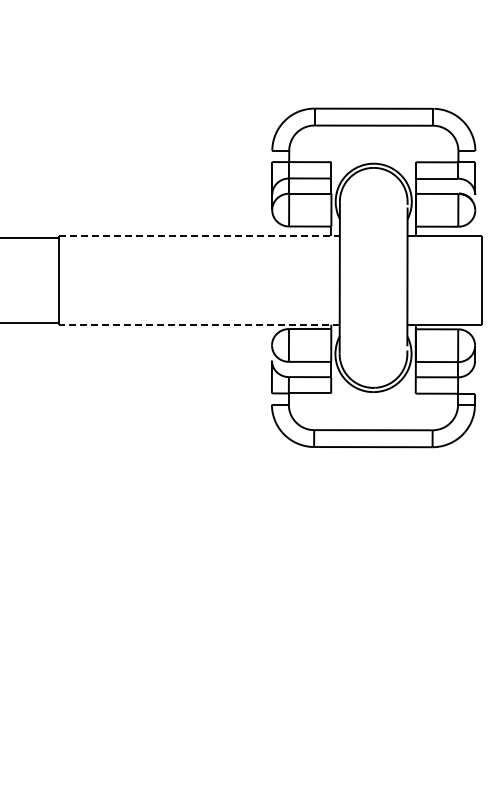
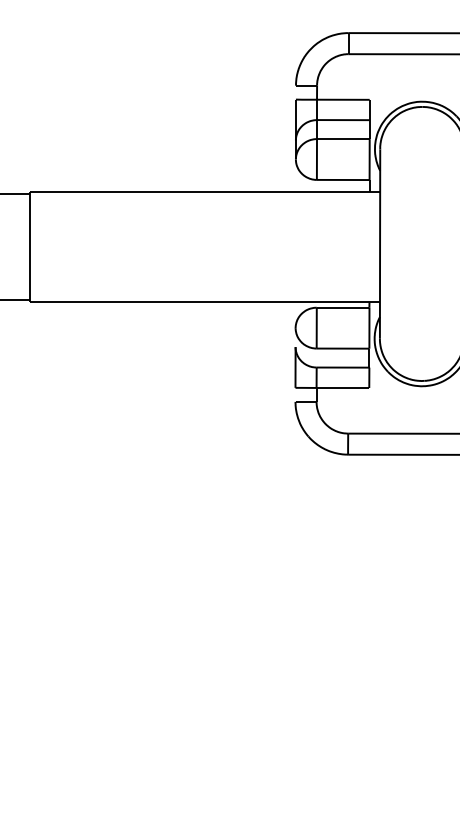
line: (199, 235) -> (205, 191), dashed -> solid
line: (198, 324) -> (204, 302), dashed -> solid

